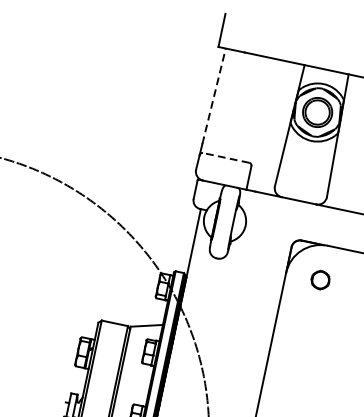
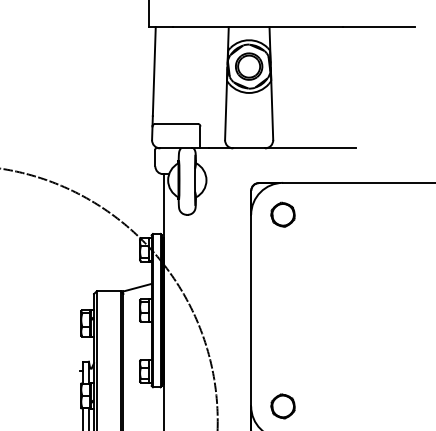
line: (214, 96) -> (154, 71), dashed -> solid
line: (226, 157) -> (176, 123), dashed -> solid
part: (319, 279) -> (282, 214), size x1.43

